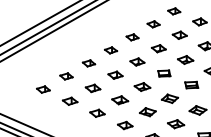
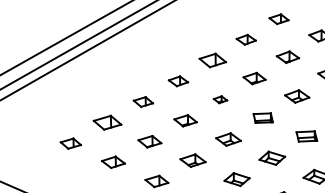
part: (132, 37) -> (212, 60), size x1.4
part: (137, 61) -> (220, 98), size x0.6
part: (66, 76) -> (107, 122), size x1.4

